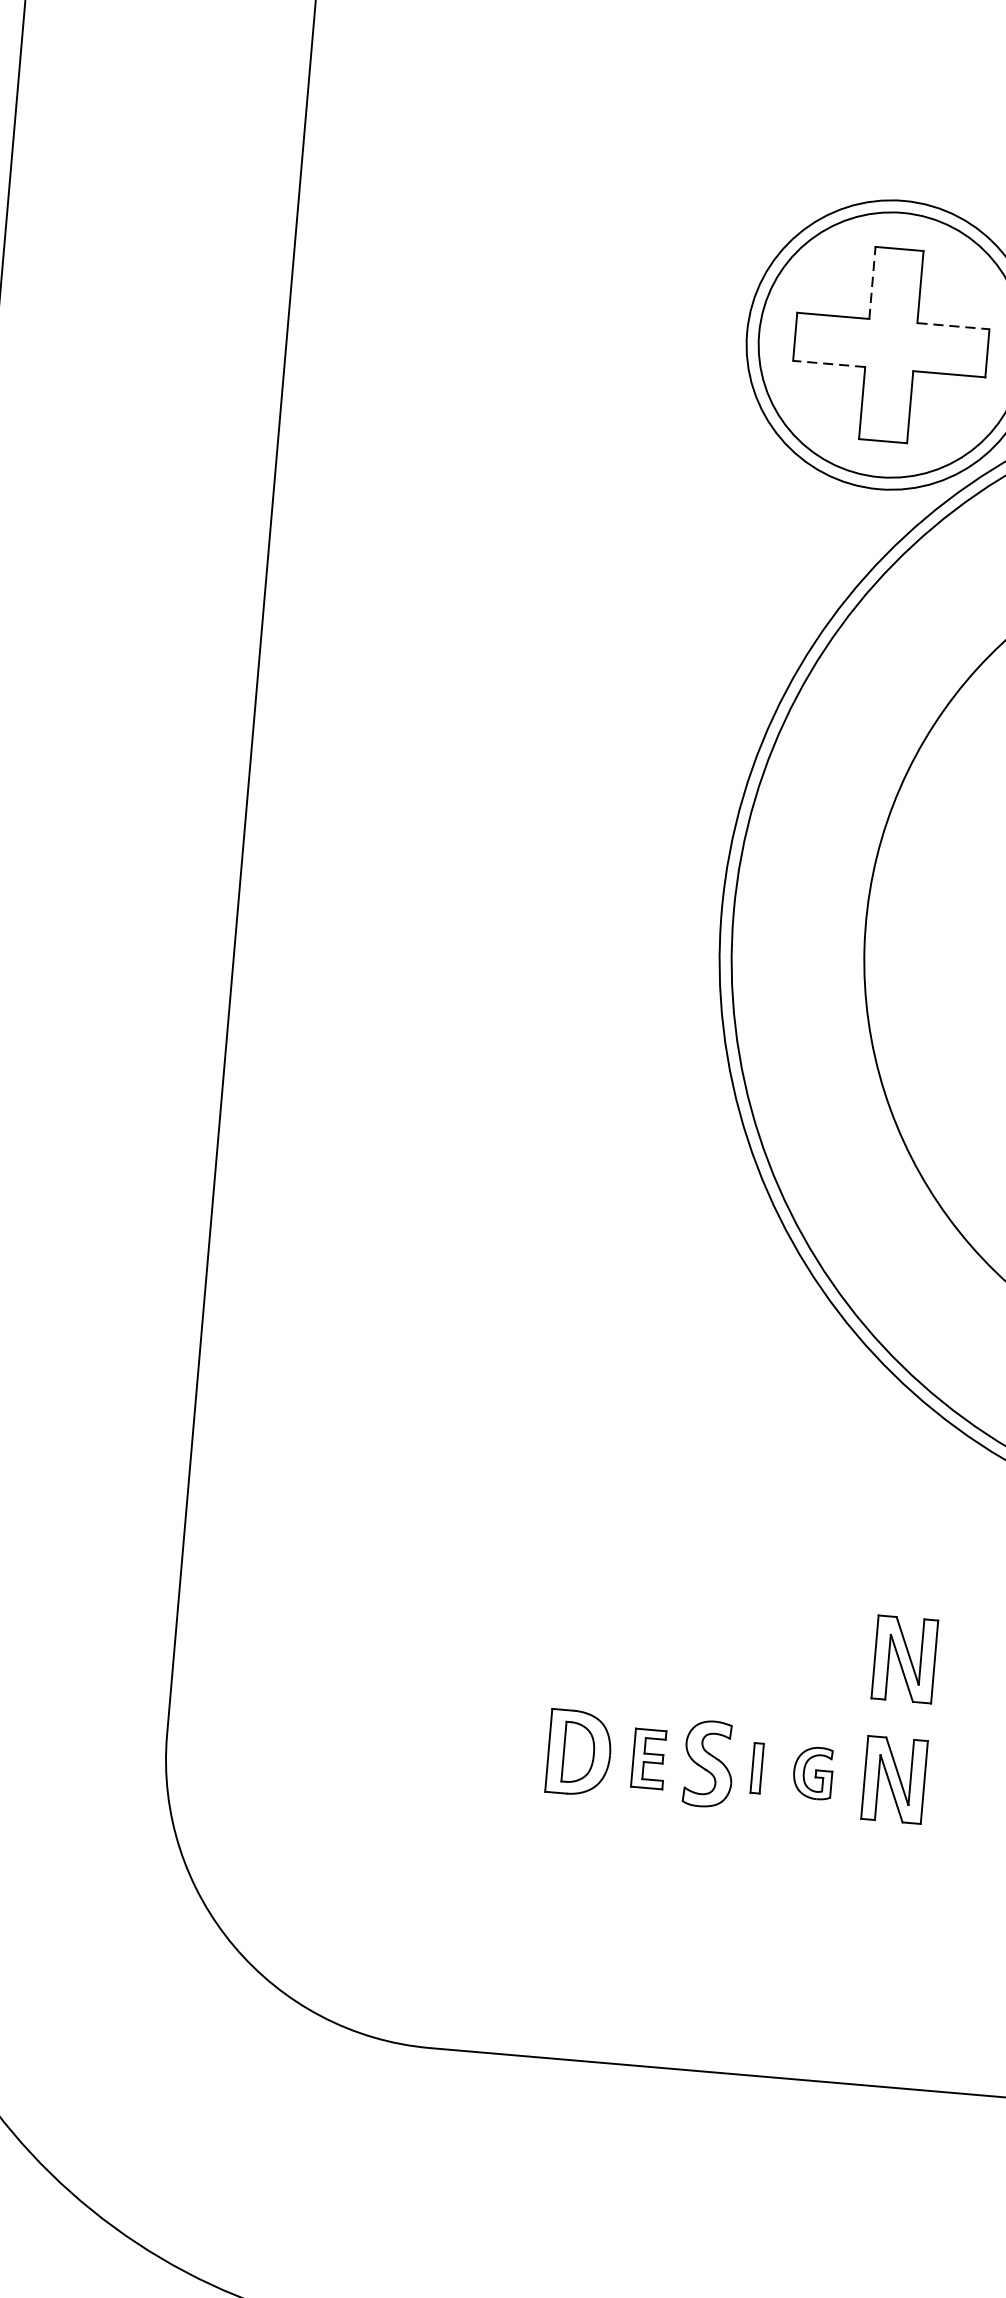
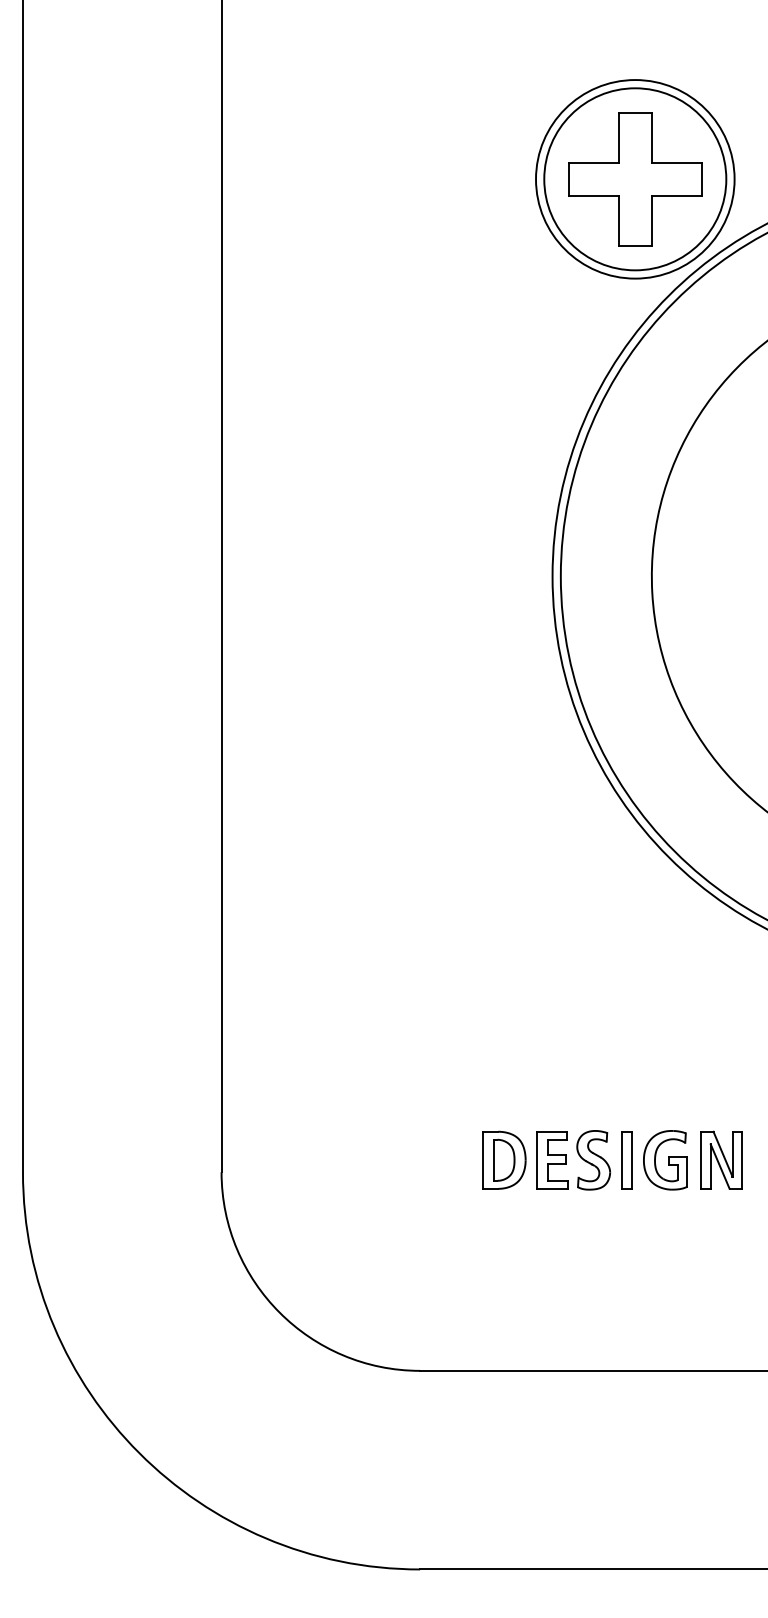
line: (872, 282) -> (618, 137), dashed -> solid
line: (953, 325) -> (676, 162), dashed -> solid
line: (828, 363) -> (593, 195), dashed -> solid
part: (904, 1658) -> (721, 1076), removed
part: (648, 1759) -> (552, 1160), size x1.43
part: (756, 1768) -> (626, 1160), size x1.67
part: (813, 1773) -> (665, 1160), size x1.67

